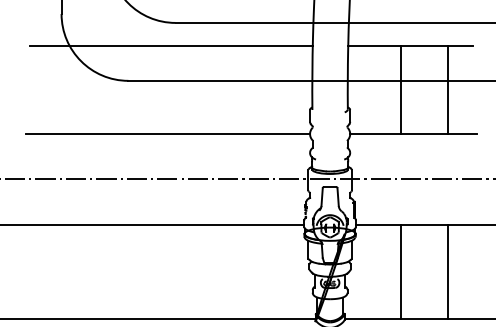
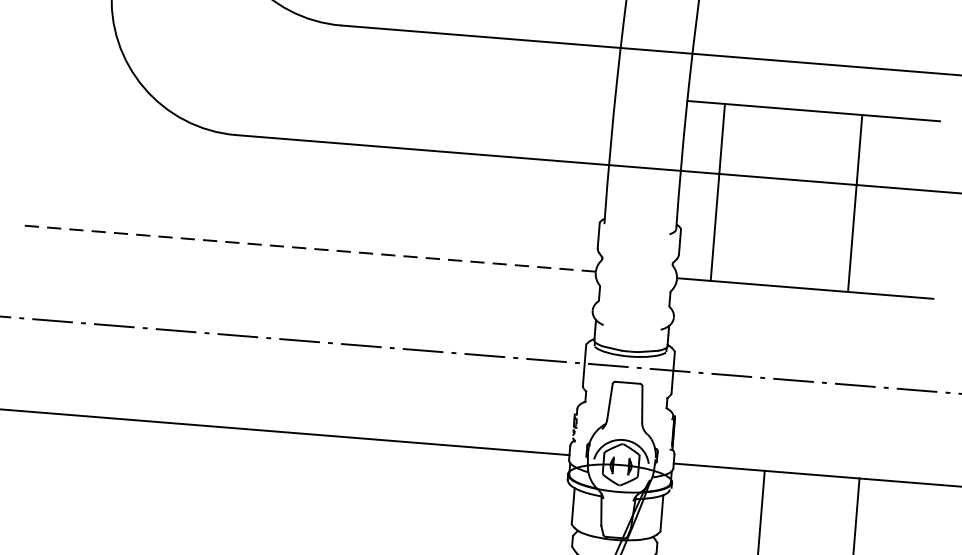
line: (171, 46) -> (329, 72), removed
line: (400, 89) -> (717, 191), moved
line: (447, 89) -> (855, 202), moved
line: (167, 133) -> (307, 248), solid -> dashed

